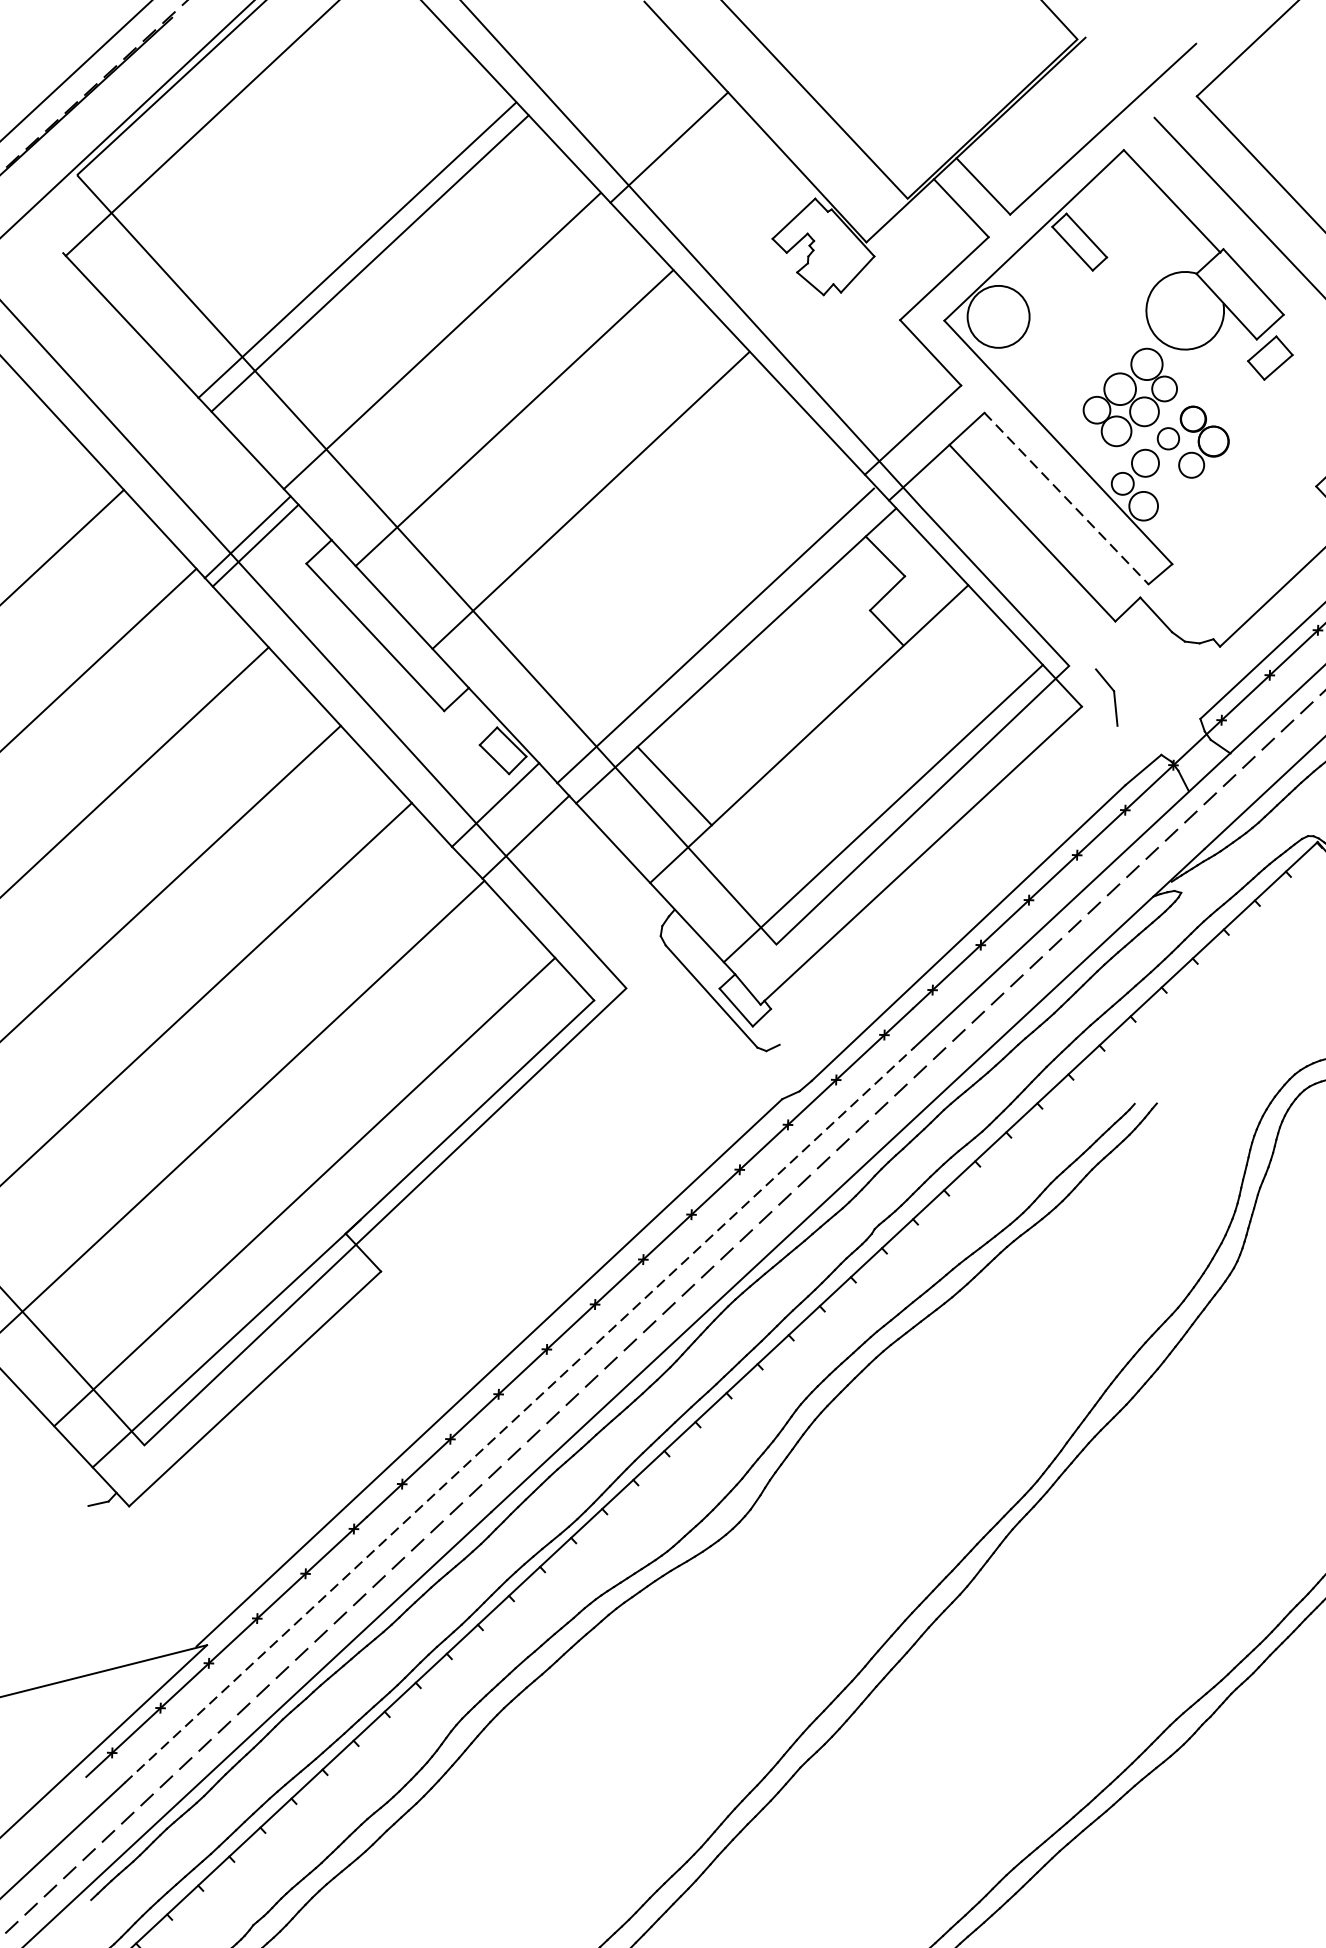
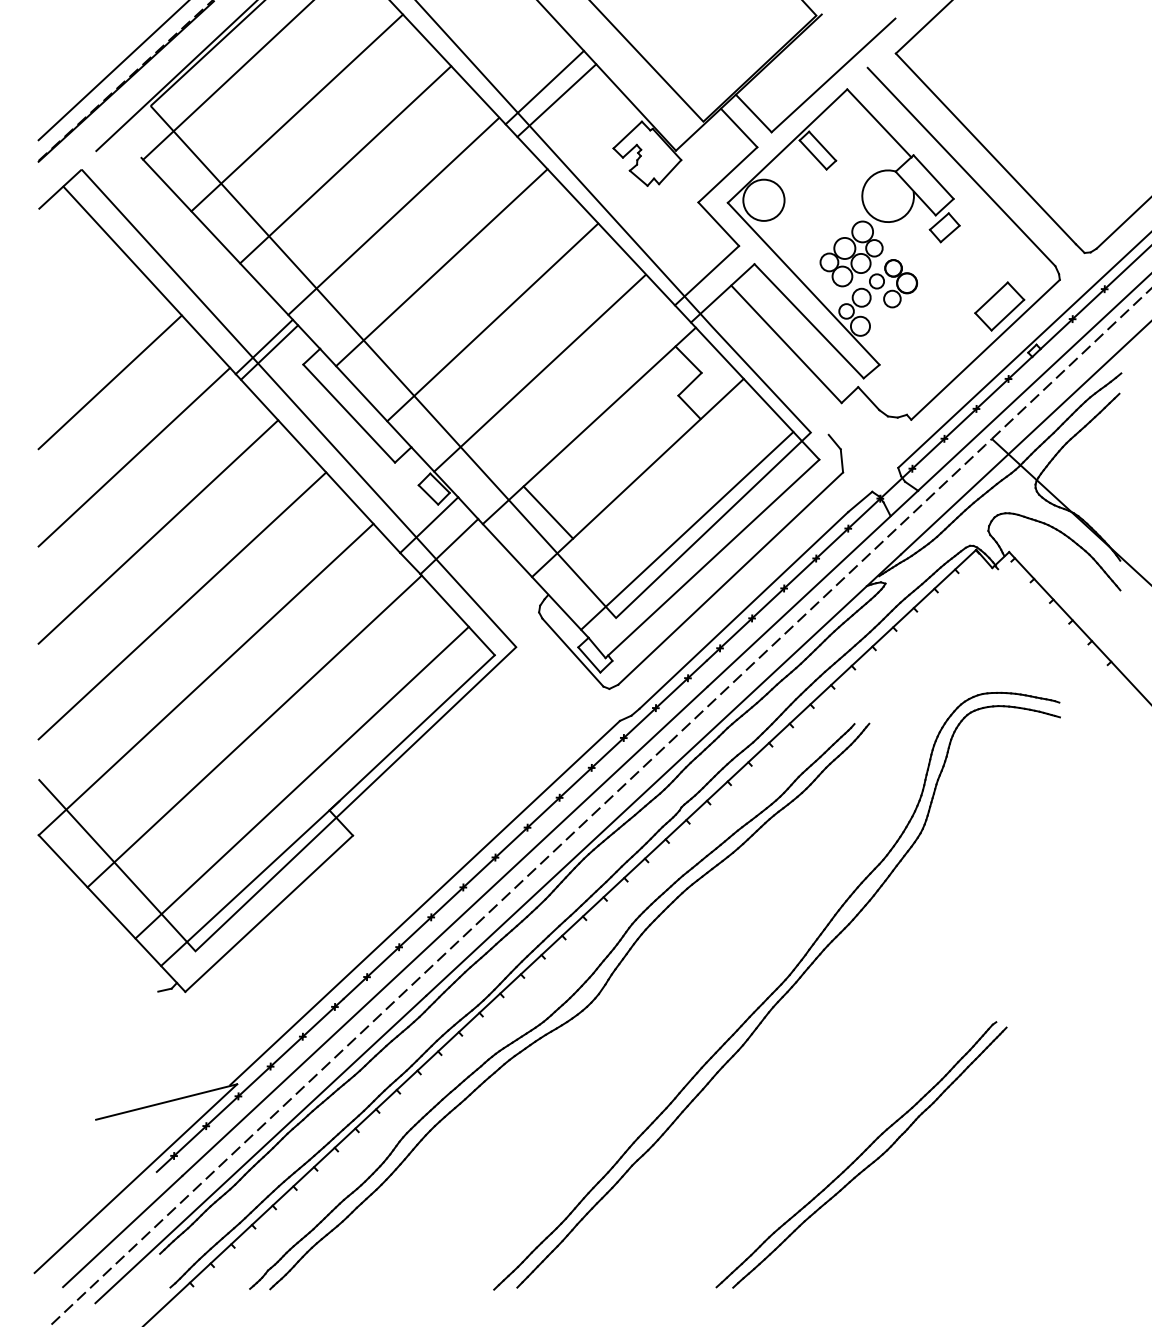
line: (686, 166) -> (556, 100), added
line: (357, 249) -> (297, 112), moved
line: (1067, 498) -> (809, 321), dashed -> solid
line: (715, 635) -> (539, 373), moved
line: (948, 885) -> (730, 578), added
line: (520, 1415) -> (445, 931), dashed -> solid

